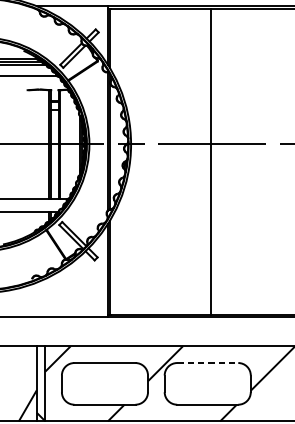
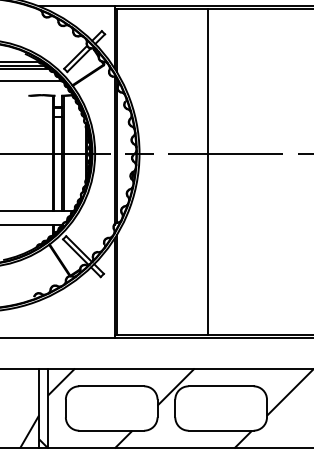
line: (210, 161) -> (207, 171), moved
line: (208, 363) -> (221, 386), dashed -> solid

